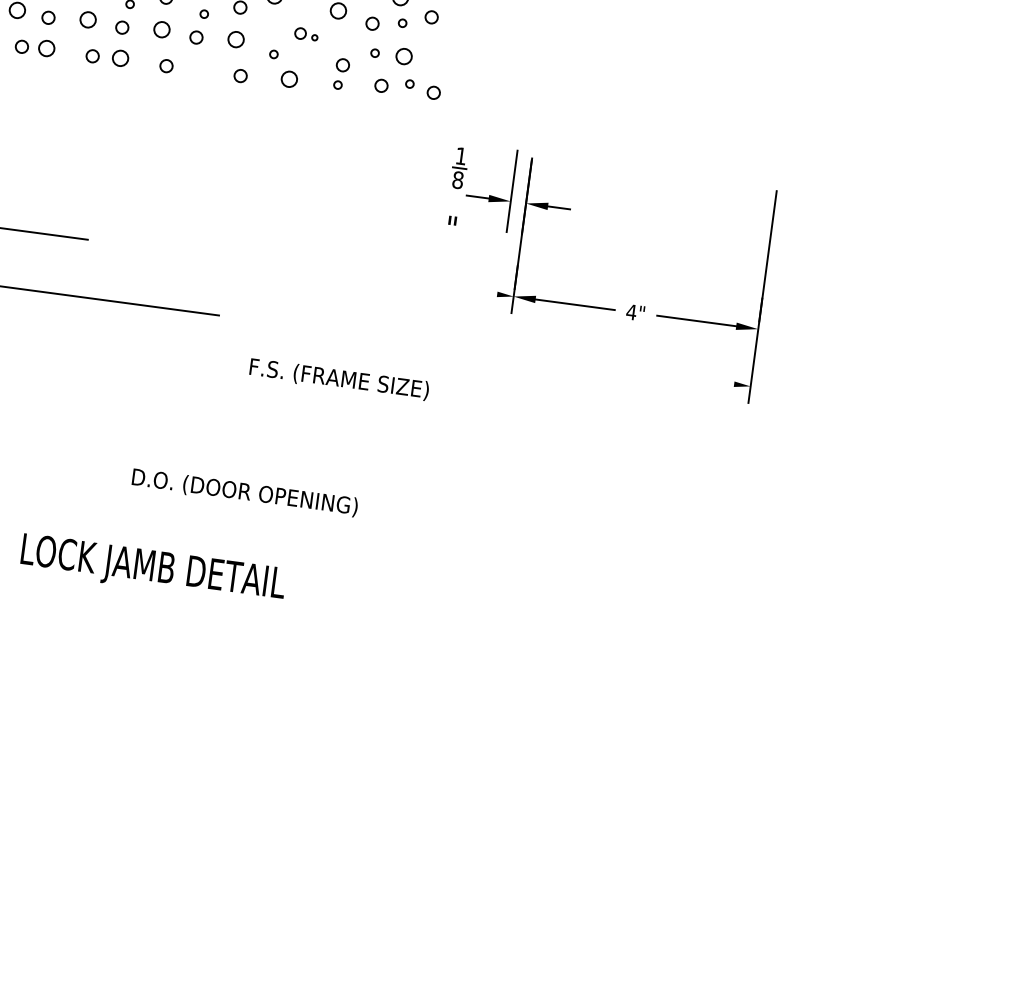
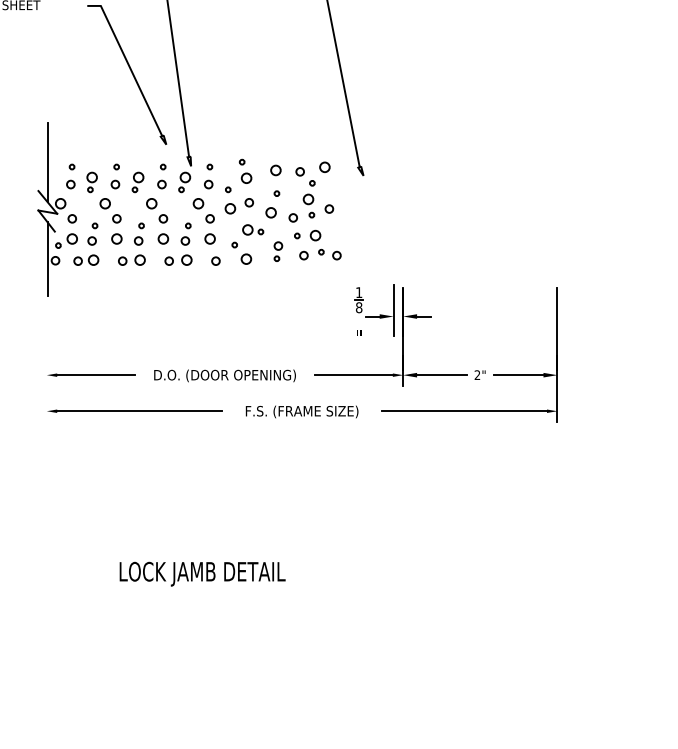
part: (306, 33) -> (253, 229), size x1.43
circle: (194, 67) -> (186, 259), added
line: (434, 286) -> (353, 375), added
text: (631, 311) -> (477, 374), 4" -> 2"
line: (601, 366) -> (463, 411), added
text: (338, 378) -> (301, 411), moved
text: (244, 492) -> (224, 375), moved

